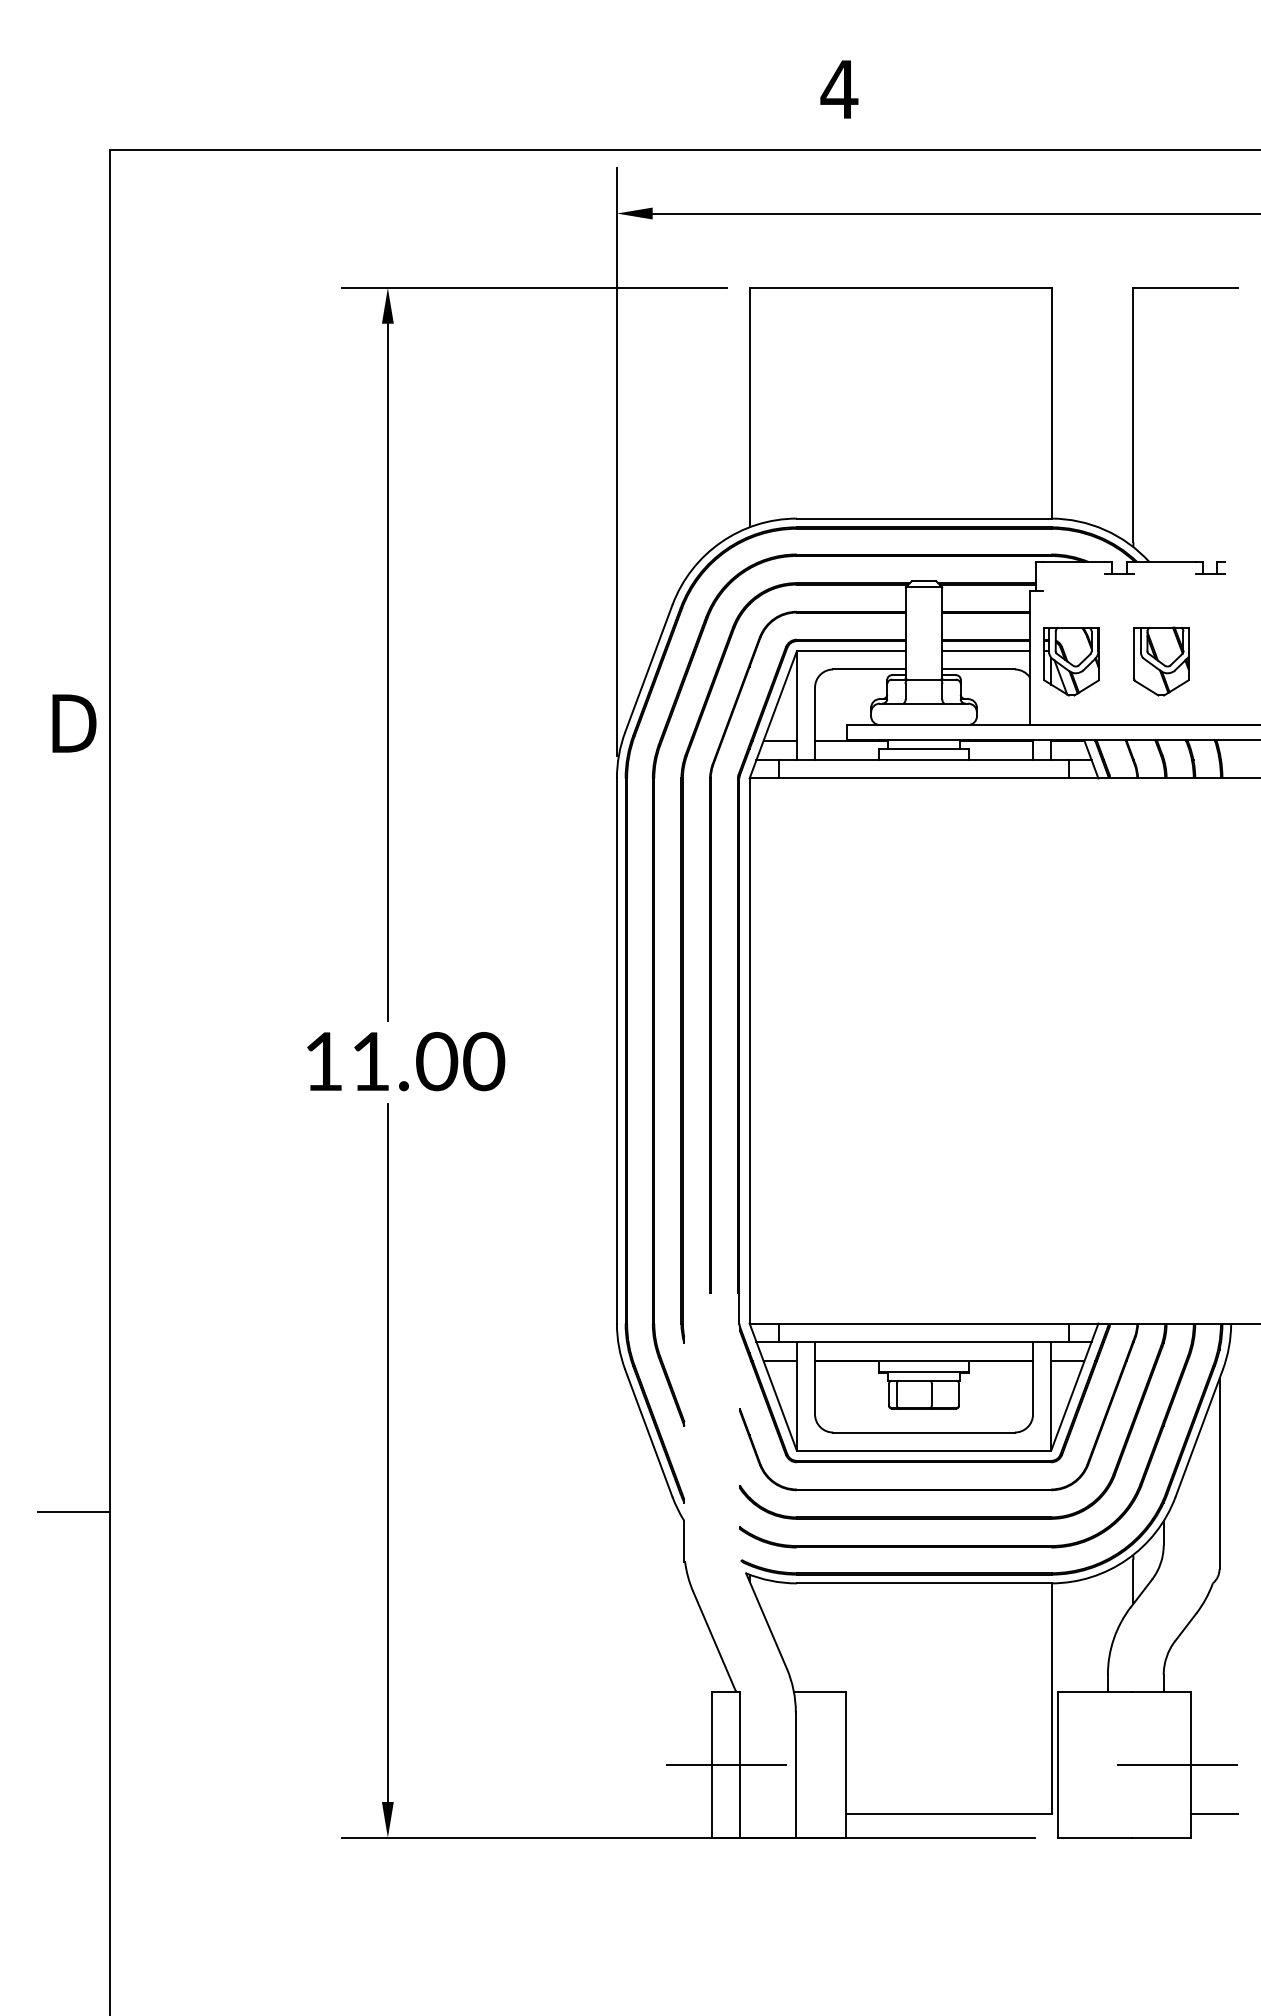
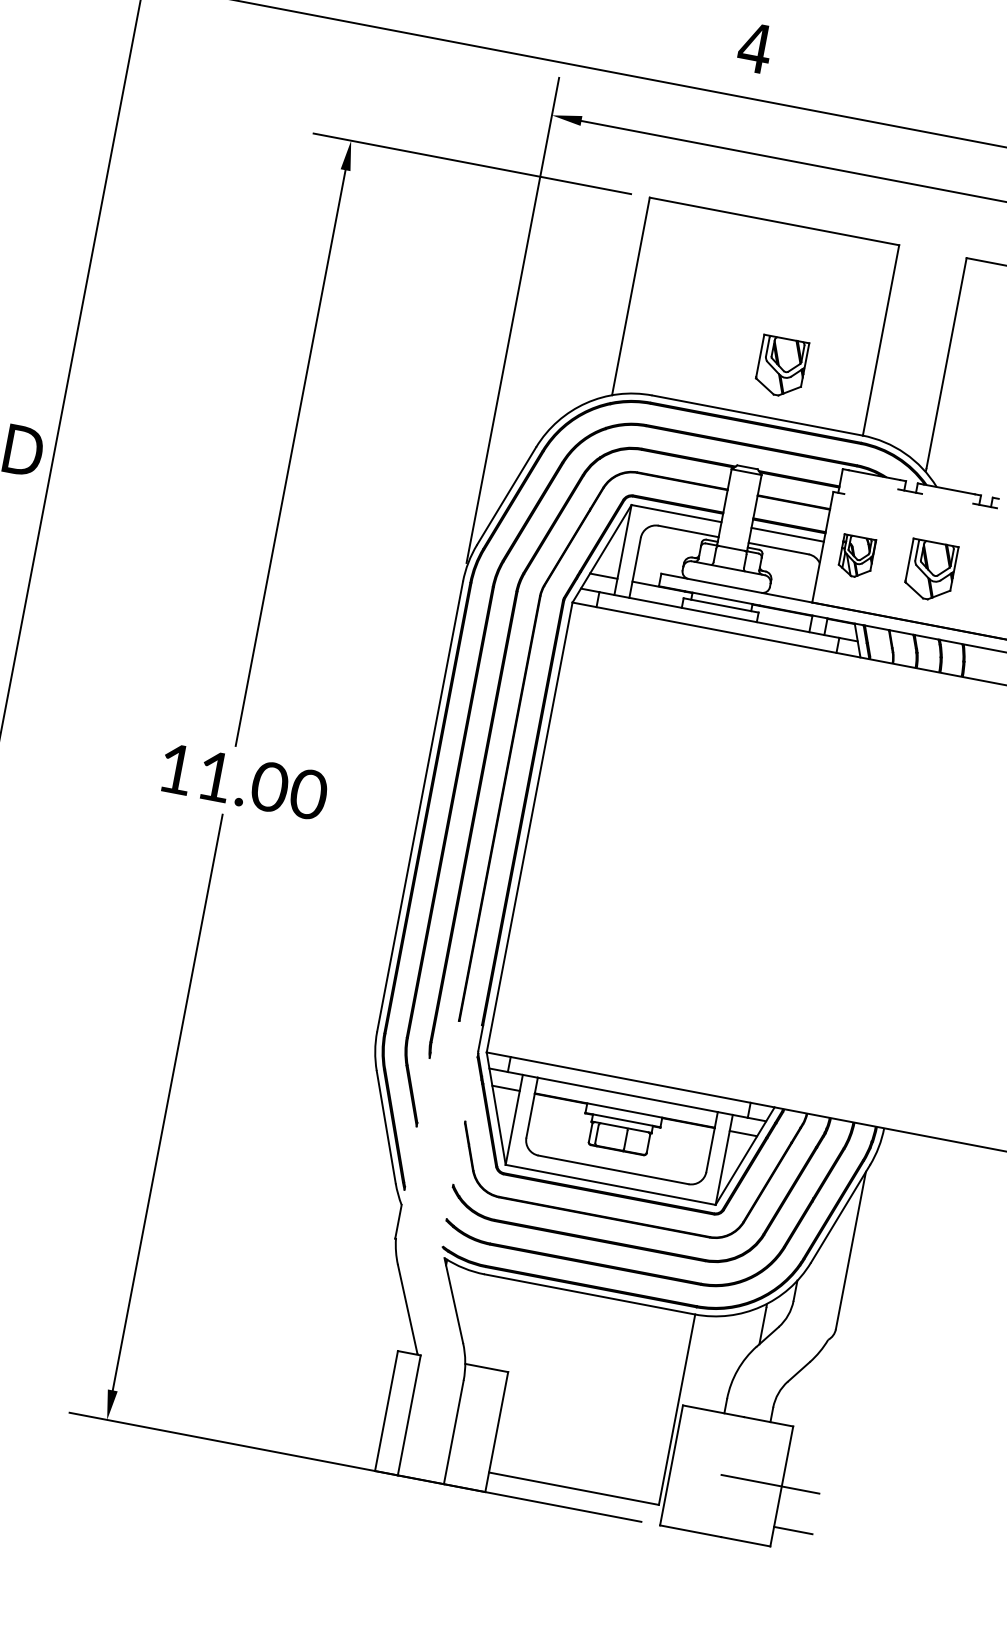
part: (941, 456) -> (781, 367), added
part: (1071, 661) -> (856, 556), size x0.7
line: (726, 1765) -> (398, 1413), removed

